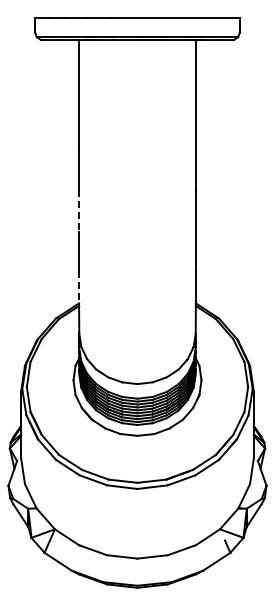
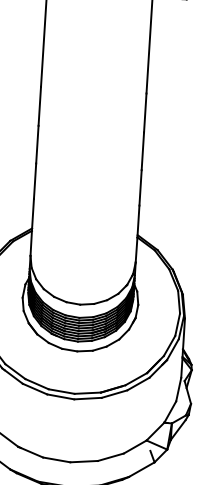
line: (79, 210) -> (37, 144), dashed -> solid
line: (79, 288) -> (33, 215), dashed -> solid

